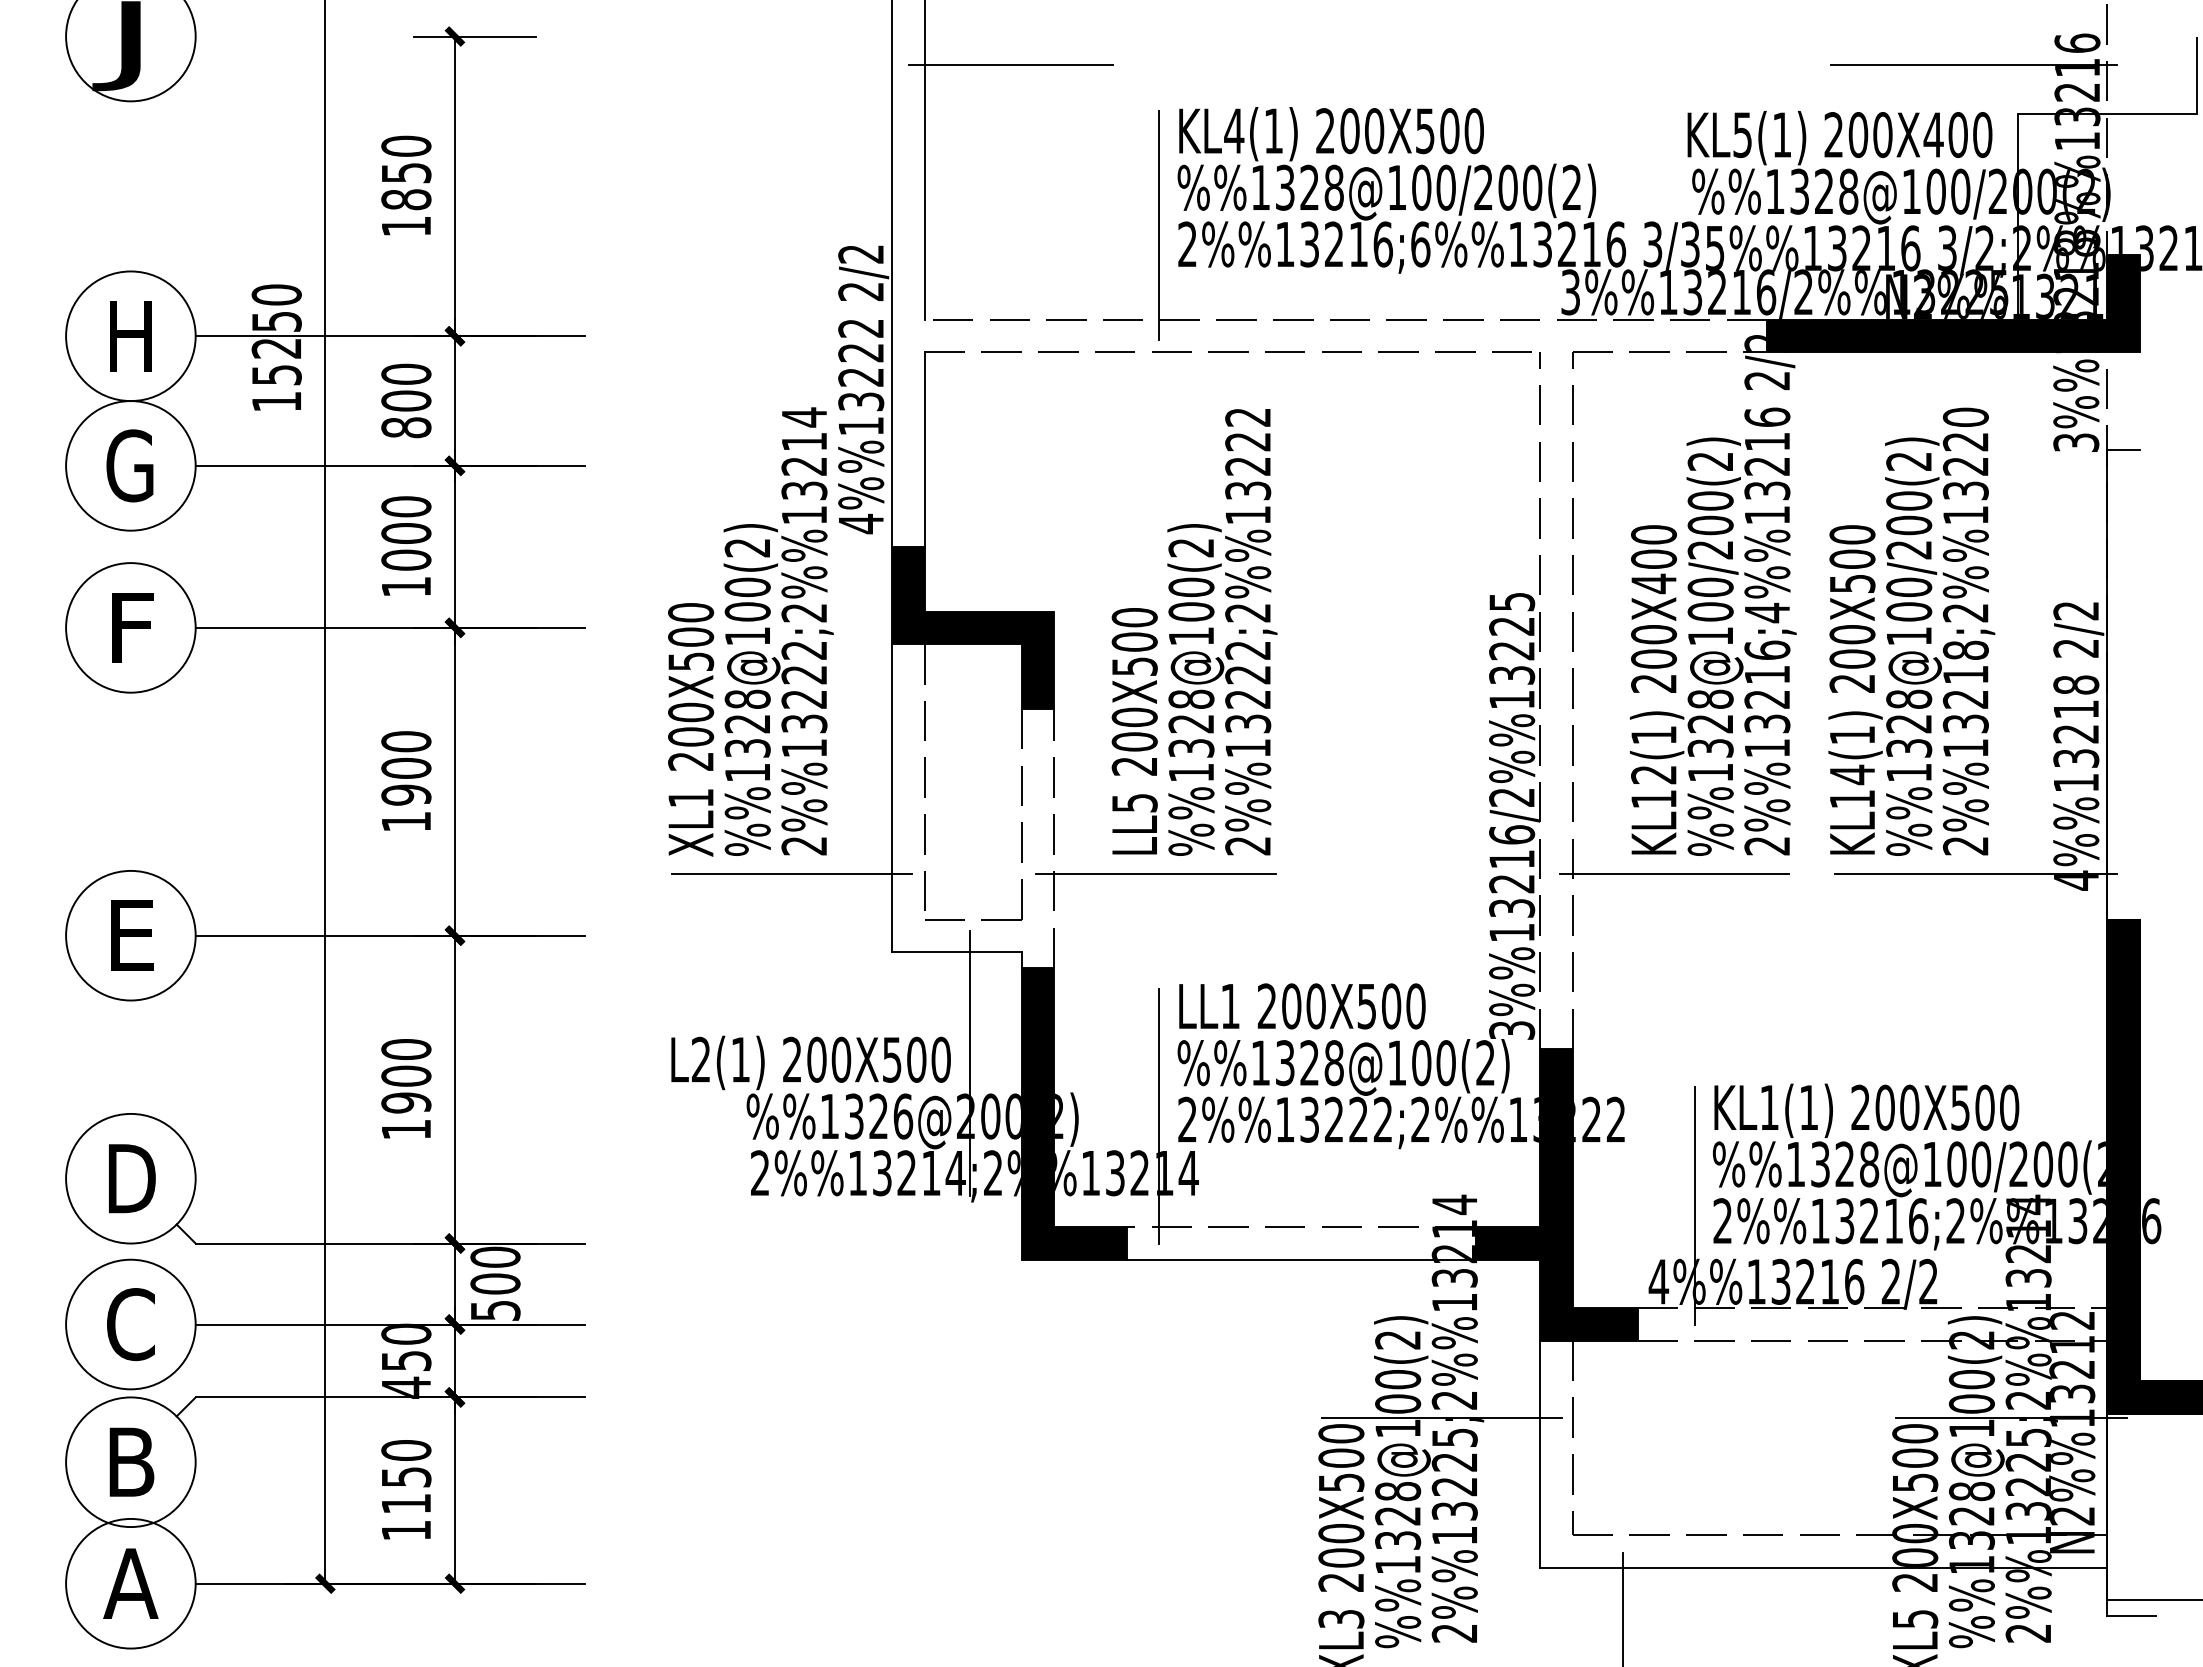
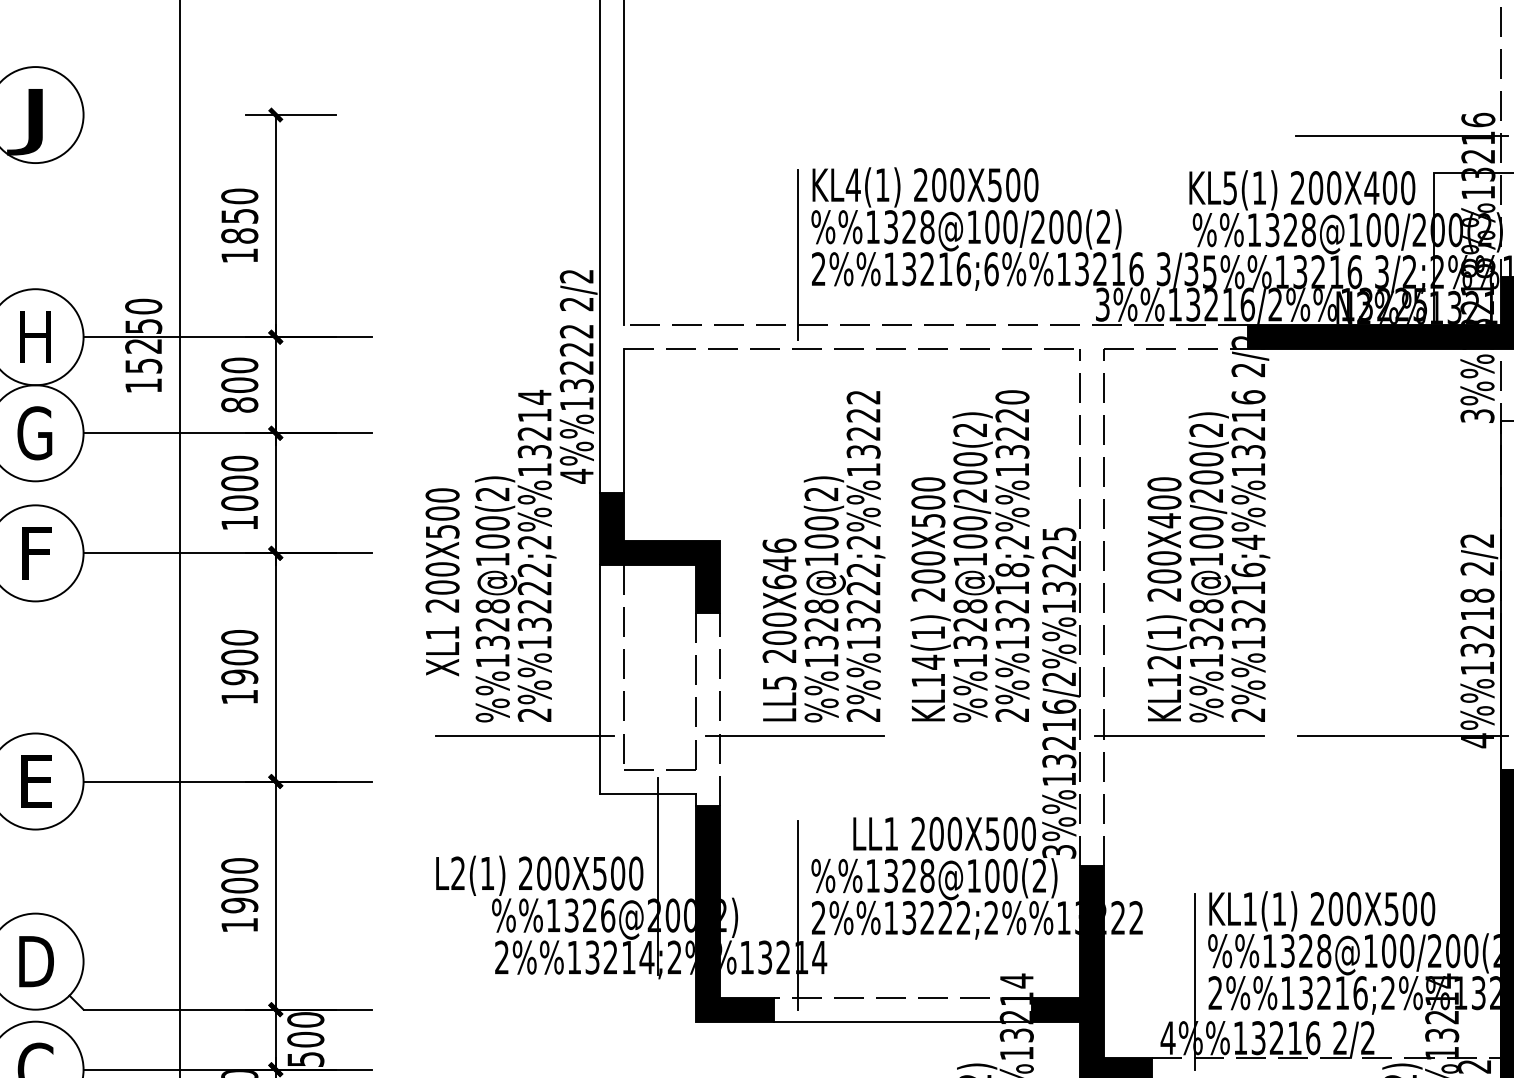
line: (1010, 65) -> (687, 136), removed
text: (1911, 631) -> (972, 556), moved
text: (1134, 641) -> (779, 563), 200X500 -> 200X646
text: (691, 729) -> (442, 581), moved
text: (1302, 1006) -> (944, 834), moved

